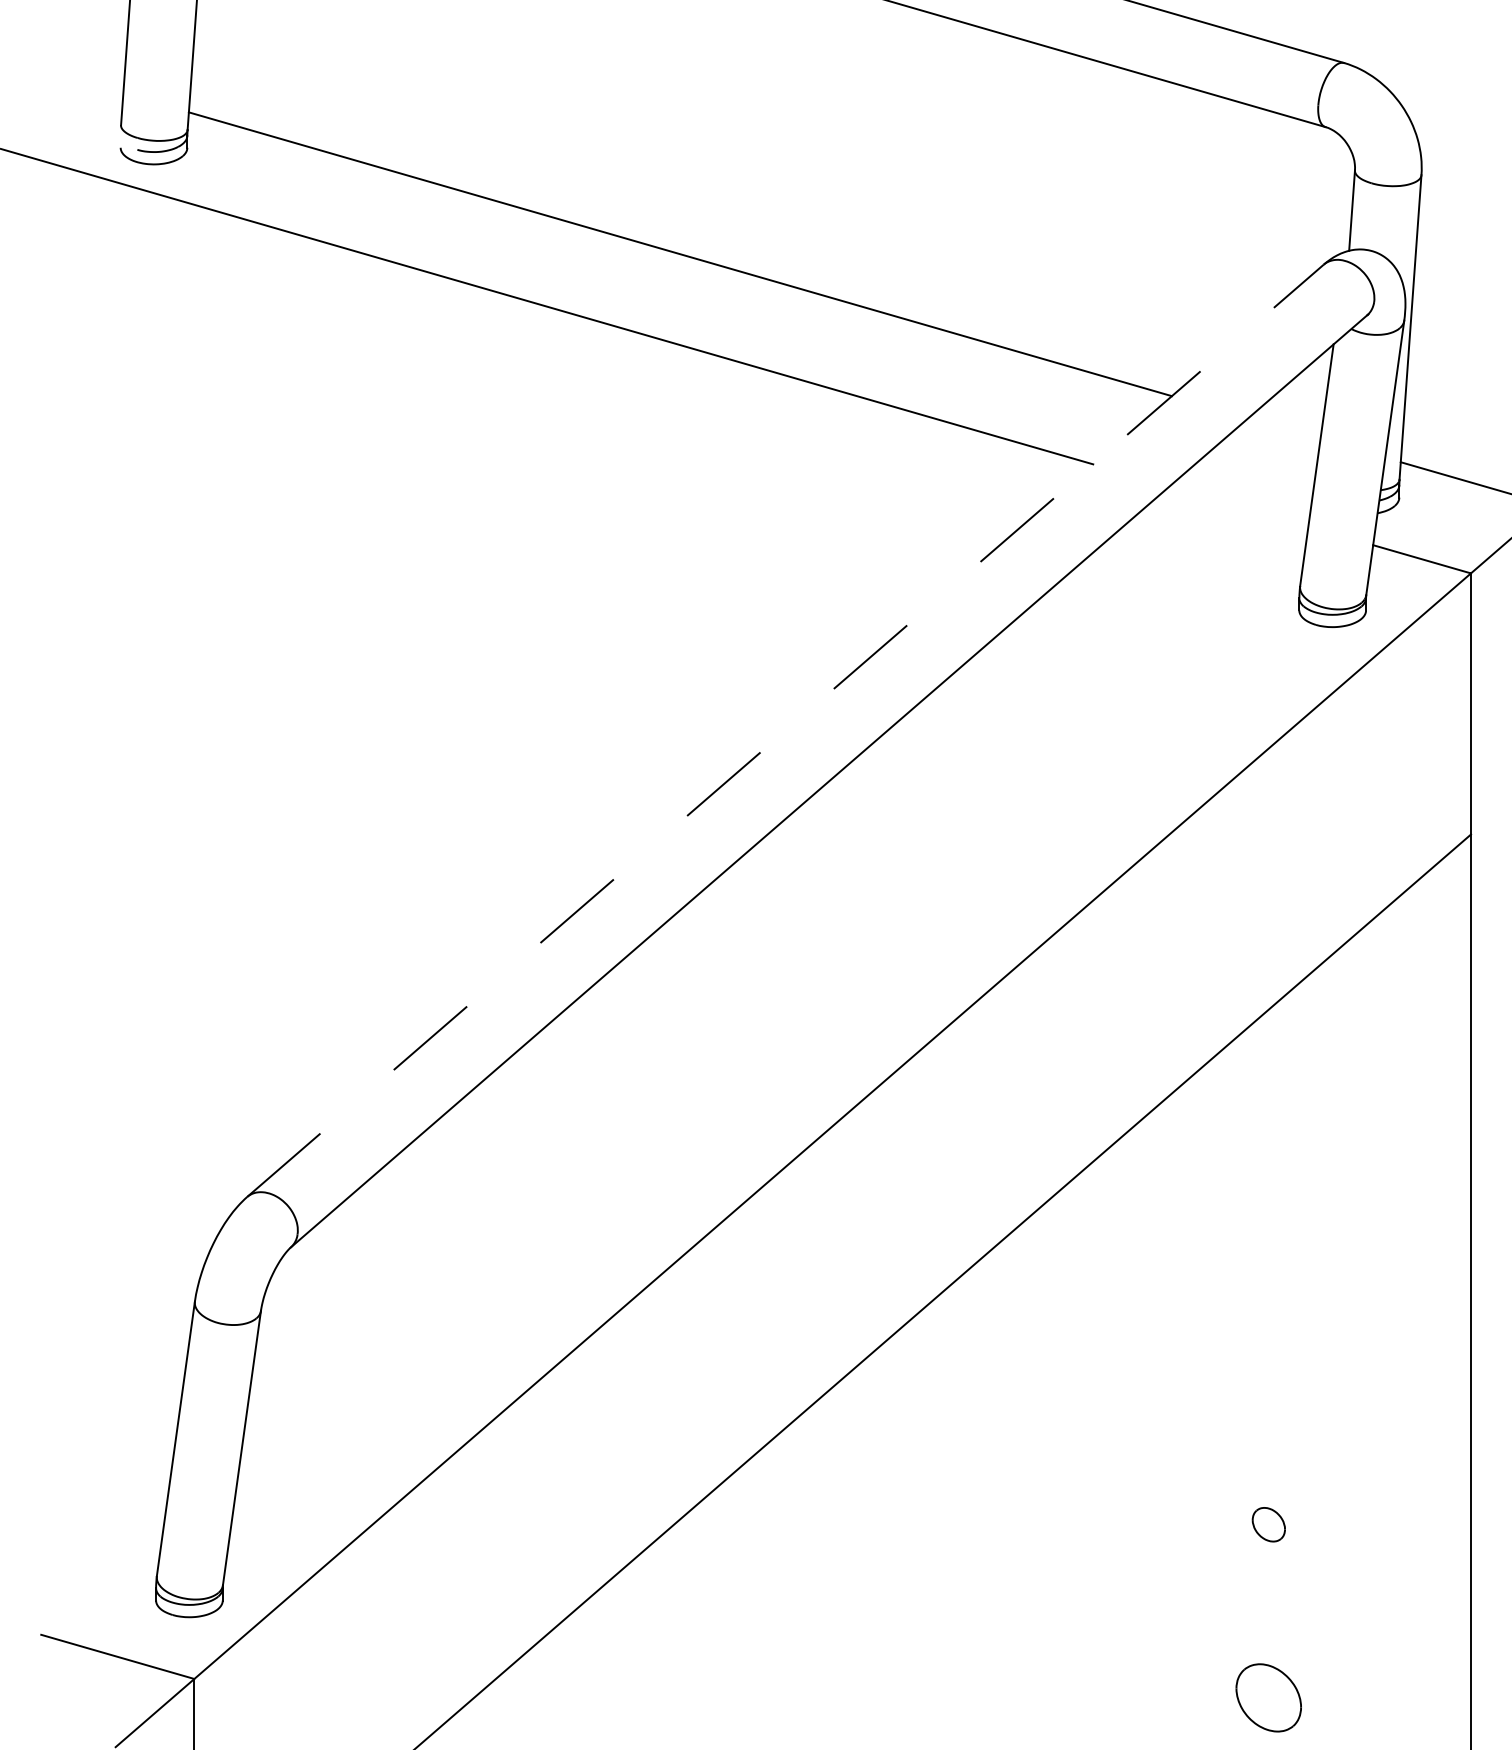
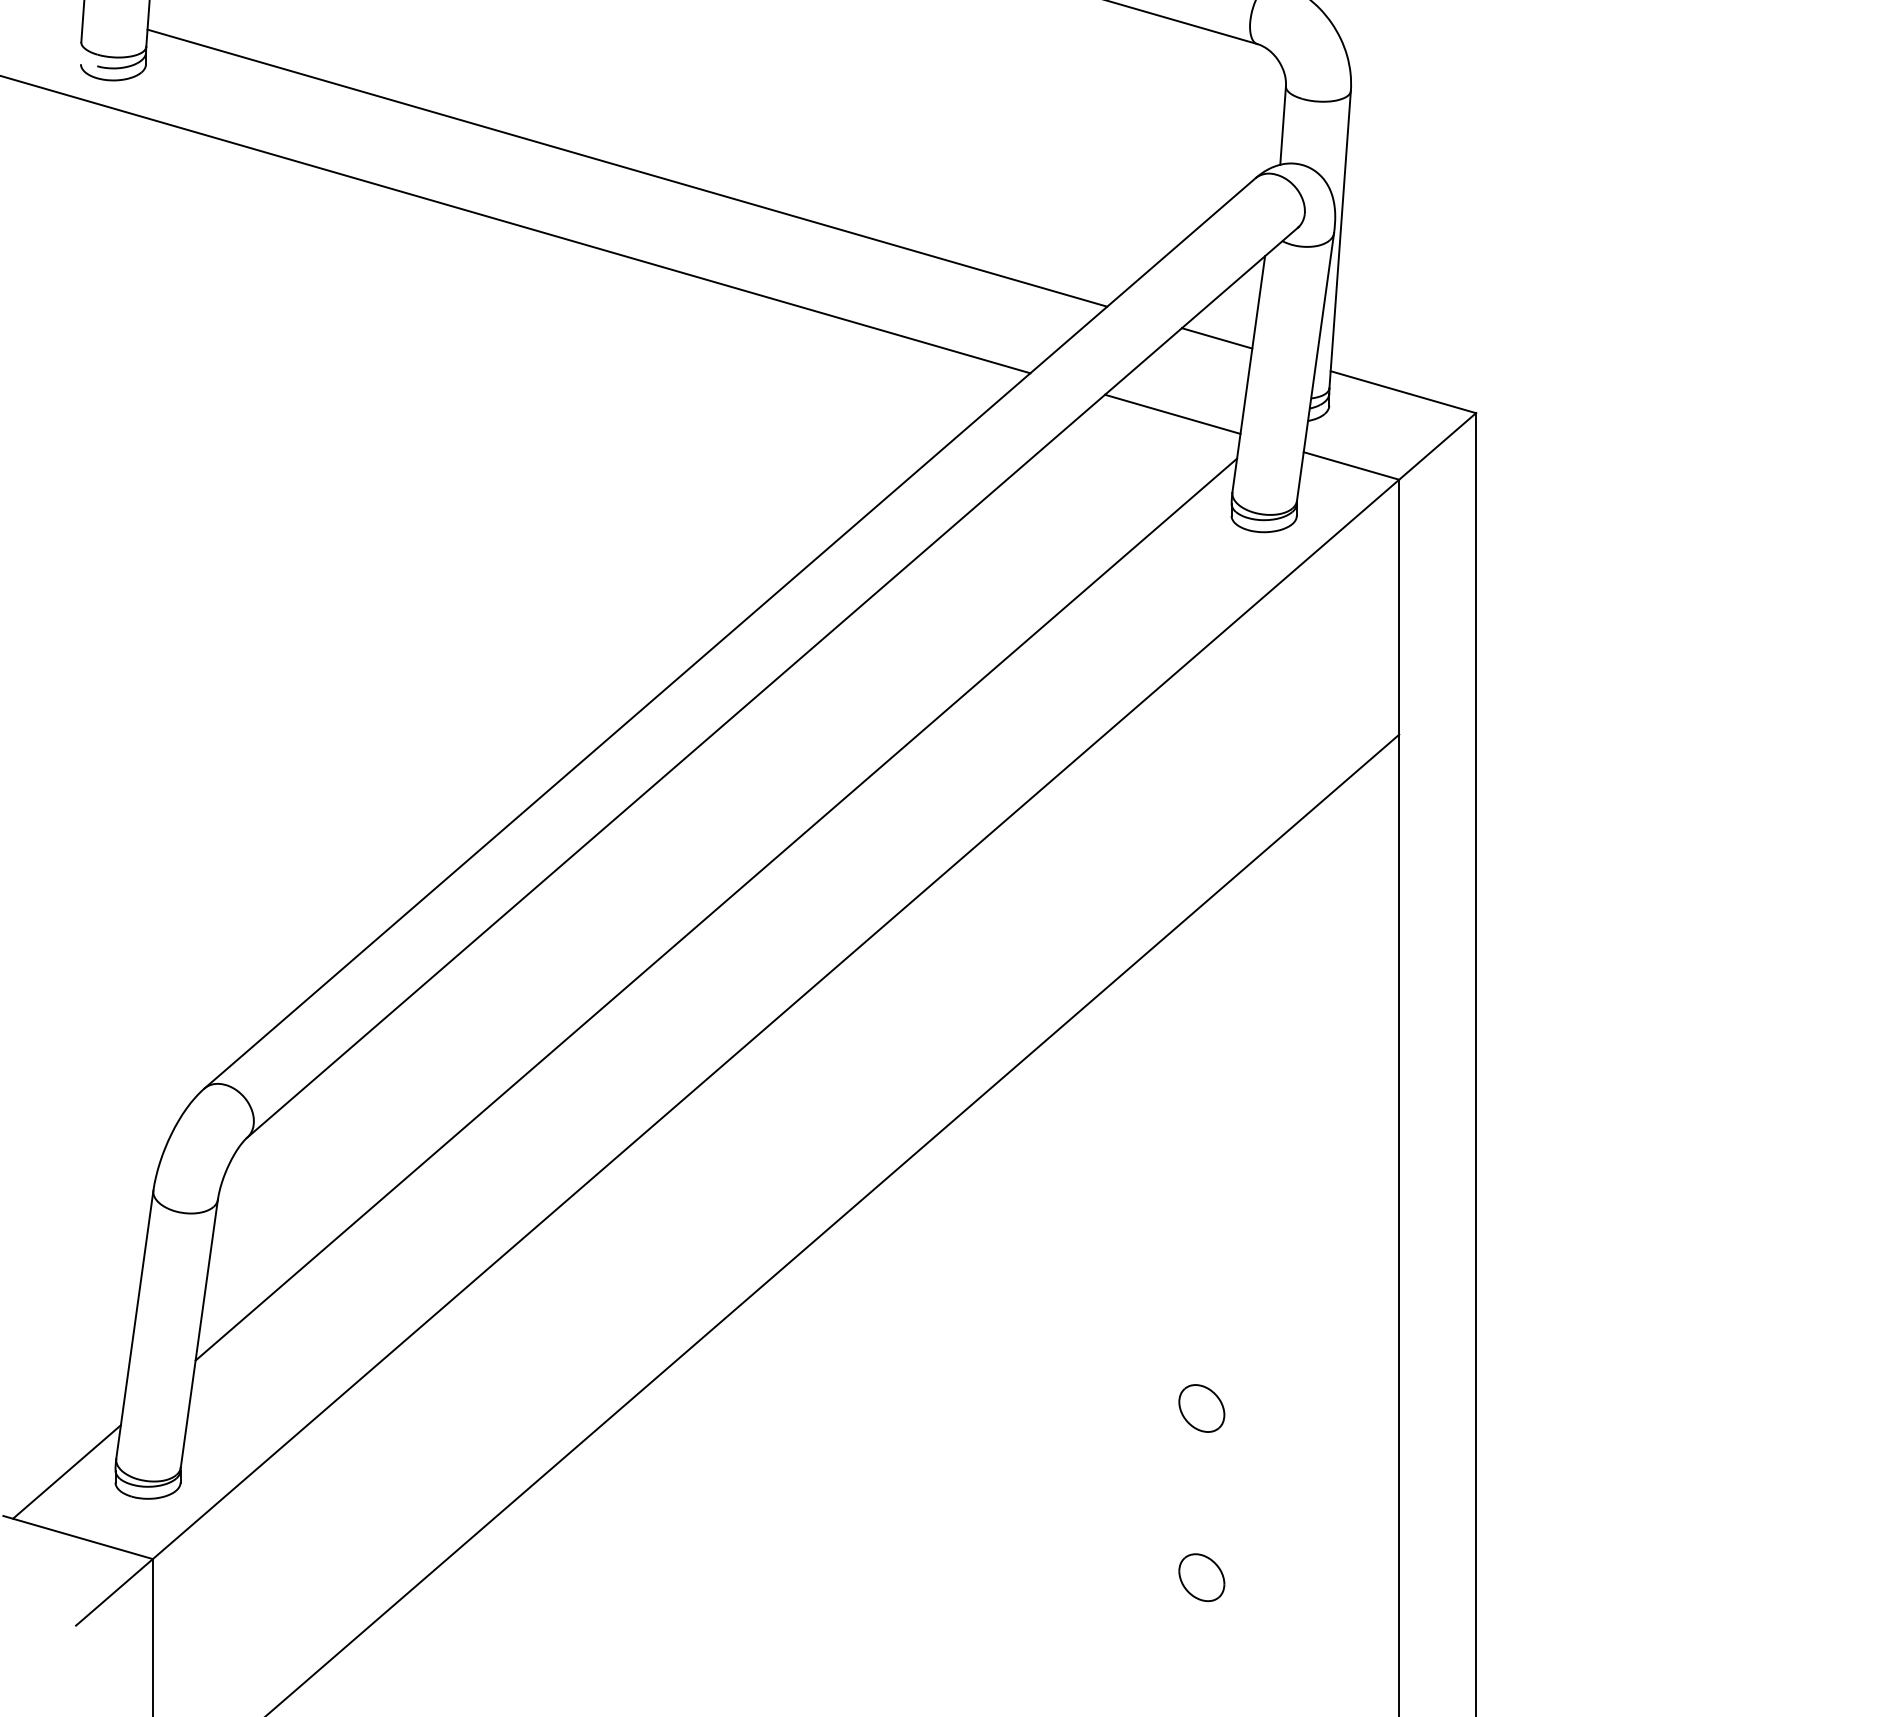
line: (1283, 428) -> (1216, 338), added
line: (1238, 505) -> (1172, 413), added
line: (786, 730) -> (730, 633), dashed -> solid
line: (771, 1013) -> (716, 909), added
part: (1268, 1524) -> (1201, 1408), size x1.43
line: (105, 1589) -> (66, 1471), added
part: (1268, 1697) -> (1201, 1577), size x0.71

